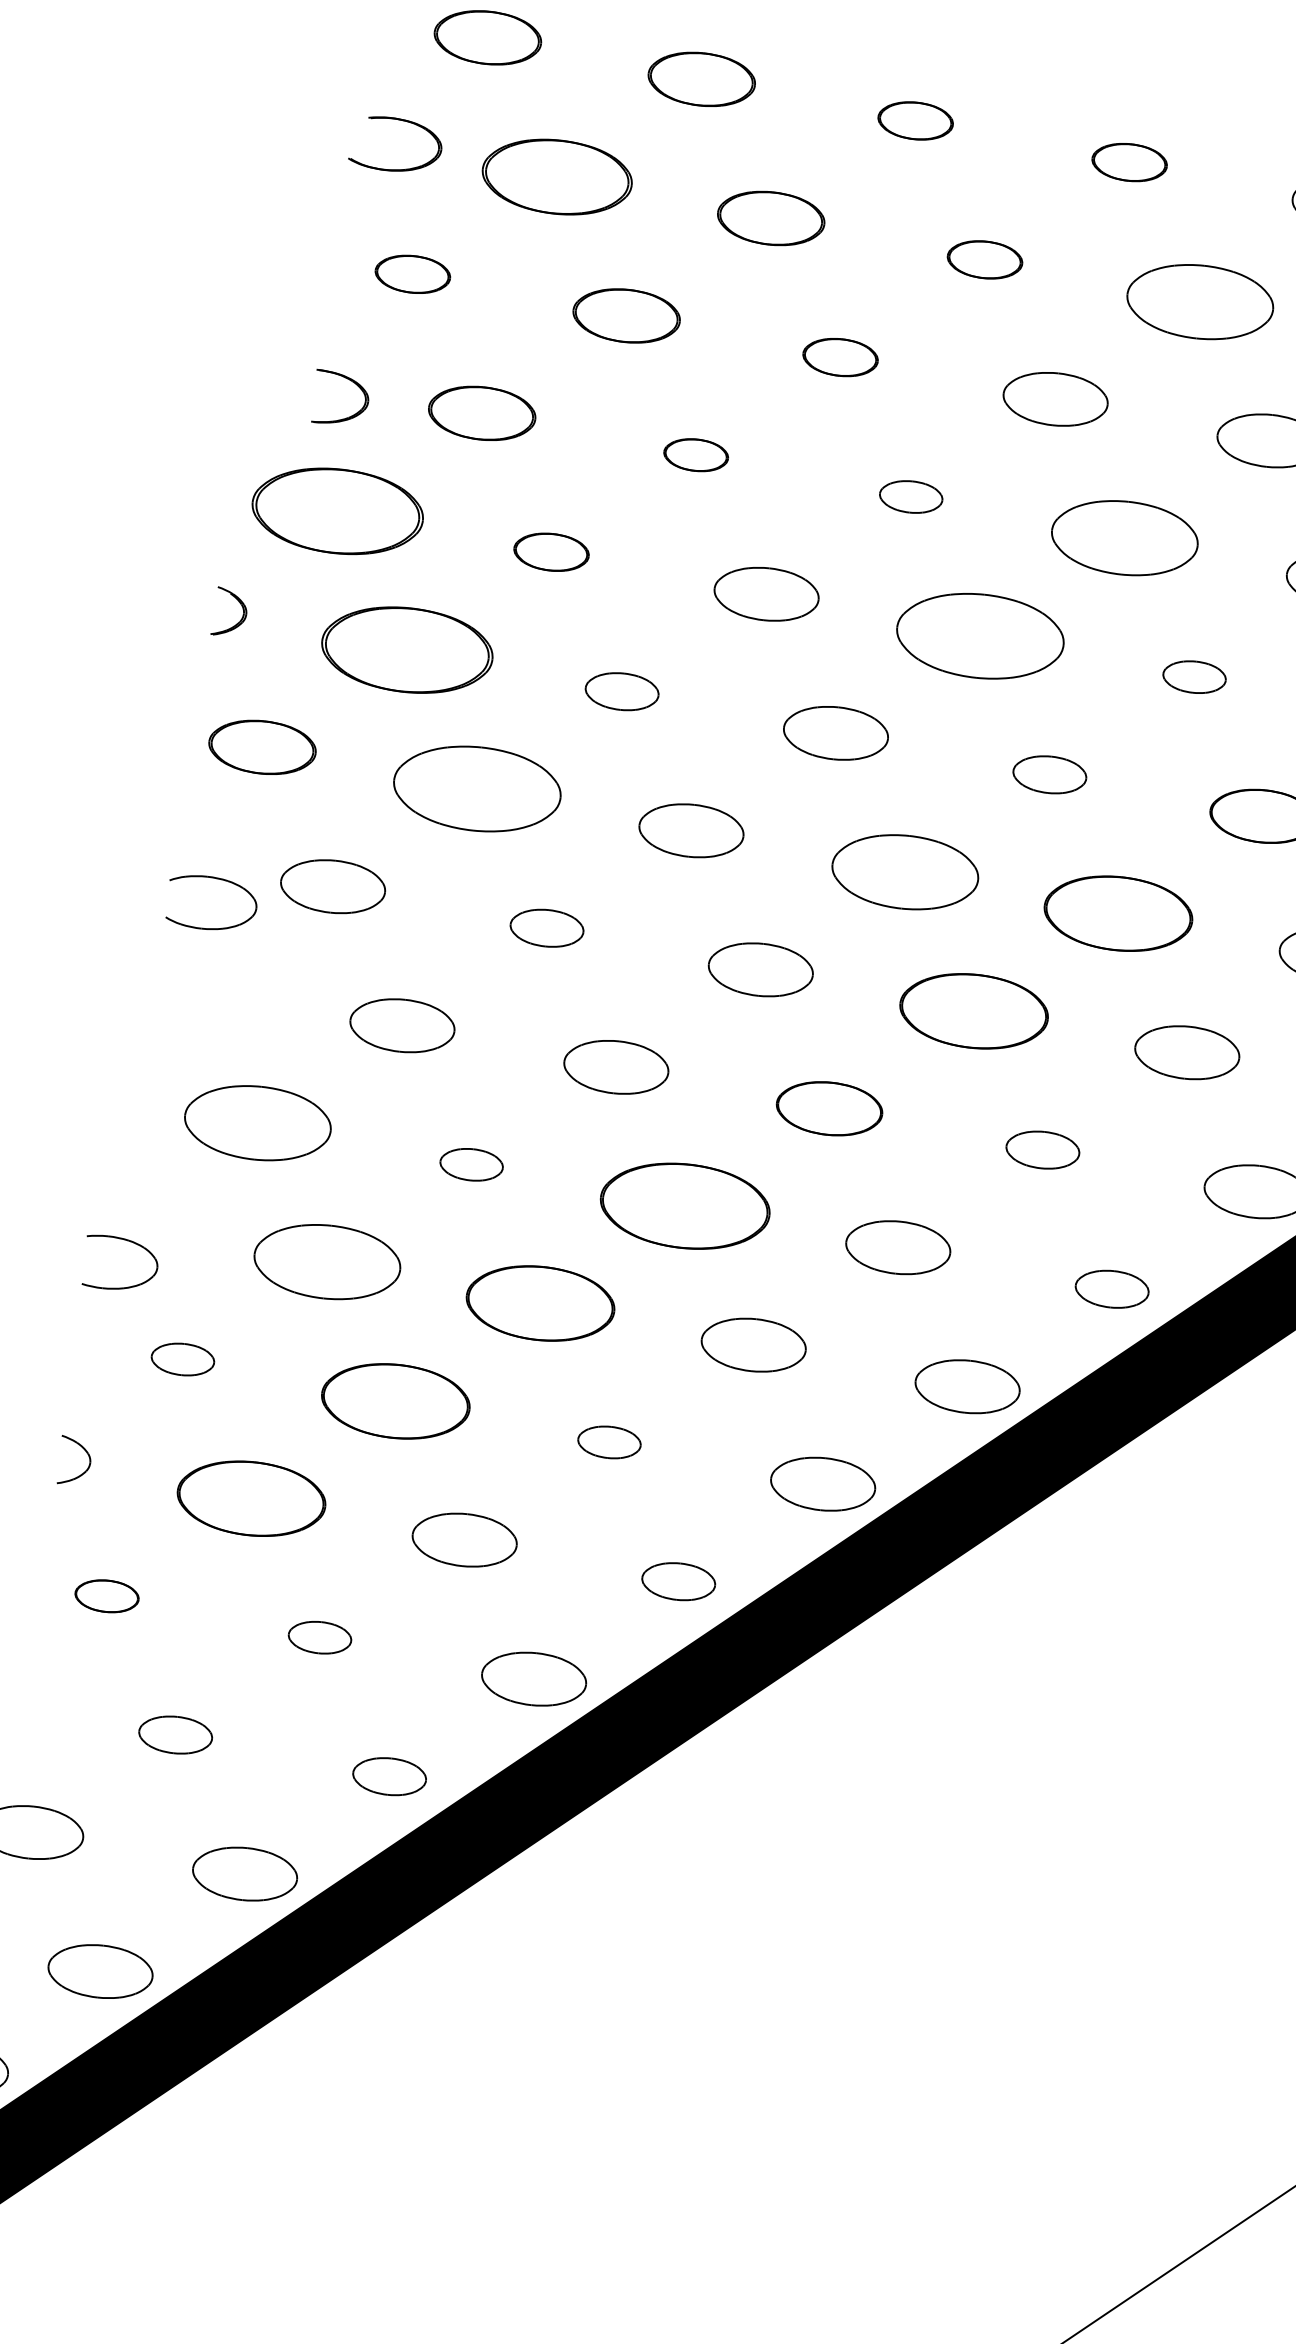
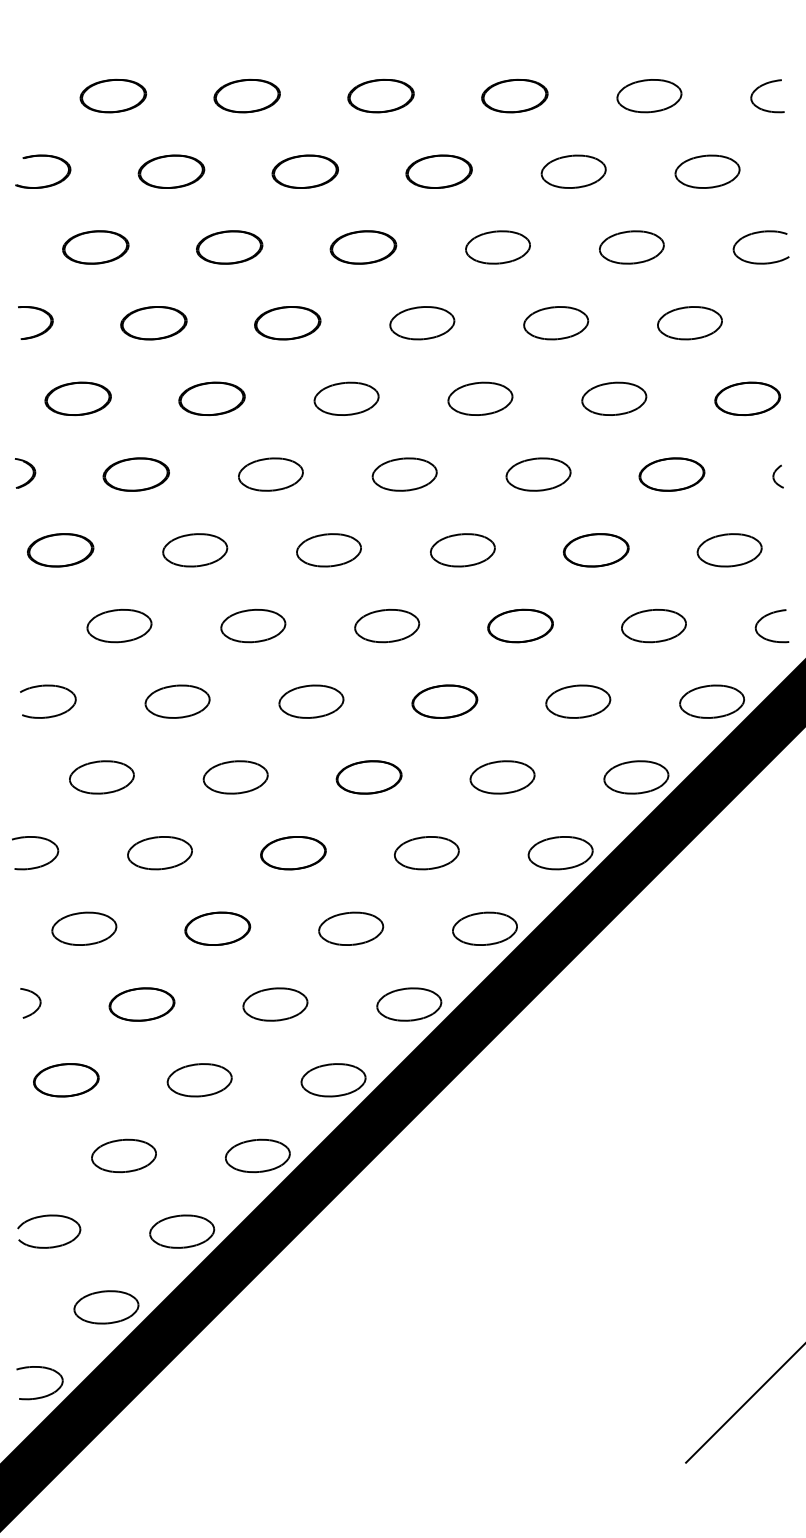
part: (915, 119) -> (380, 95), size x1.43
part: (1129, 161) -> (514, 95), size x1.43
part: (396, 168) -> (45, 185), moved
part: (557, 176) -> (171, 171), size x0.71
part: (984, 259) -> (438, 171), size x1.43
part: (412, 274) -> (95, 247), size x1.43
part: (1199, 301) -> (573, 171), size x0.71
part: (840, 357) -> (363, 247), size x1.43
part: (344, 417) -> (40, 332), moved
part: (695, 455) -> (287, 323), size x1.67
part: (911, 497) -> (422, 323), size x1.67
part: (336, 510) -> (77, 398), size x0.62
part: (1125, 538) -> (556, 323), size x0.71
part: (550, 551) -> (211, 398), size x1.43
part: (980, 635) -> (480, 398), size x0.62
part: (405, 649) -> (135, 474), size x0.62
part: (1194, 676) -> (614, 398), size x1.67
part: (621, 691) -> (270, 474), size x1.43
part: (1049, 774) -> (538, 474), size x1.43
part: (478, 789) -> (195, 550), size x0.62
part: (904, 872) -> (462, 550), size x0.71
part: (1118, 914) -> (596, 550), size x0.71
part: (212, 927) -> (51, 715), moved
part: (547, 927) -> (253, 625), size x1.43
part: (974, 1010) -> (520, 625), size x0.71
part: (257, 1123) -> (101, 777), size x0.71
part: (1043, 1149) -> (578, 701), size x1.43
part: (471, 1164) -> (235, 777), size x1.67
part: (683, 1206) -> (368, 777), size x0.62
part: (326, 1262) -> (159, 853), size x0.71
part: (124, 1286) -> (40, 865), moved
part: (1112, 1289) -> (636, 777), size x1.43
part: (540, 1304) -> (293, 853), size x0.71
part: (183, 1359) -> (84, 928), size x1.67
part: (395, 1400) -> (217, 928), size x0.71
part: (609, 1442) -> (351, 928), size x1.67
part: (250, 1498) -> (141, 1004), size x0.71
part: (678, 1581) -> (409, 1004), size x1.43
part: (107, 1596) -> (66, 1080), size x1.67
part: (319, 1637) -> (199, 1080), size x1.67
part: (174, 1734) -> (123, 1155), size x1.43
part: (389, 1775) -> (257, 1155), size x1.43

